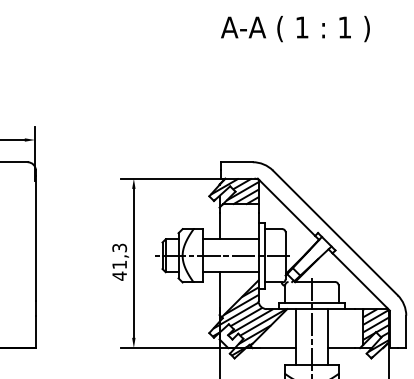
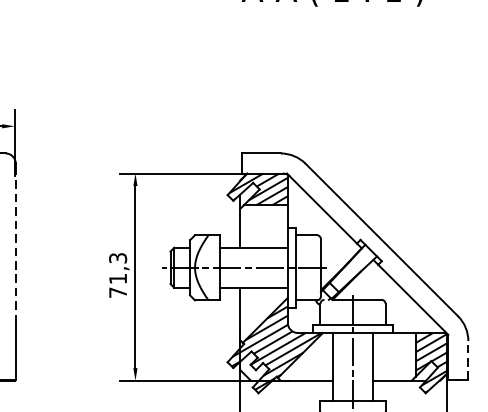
line: (35, 238) -> (15, 246), solid -> dashed
text: (119, 275) -> (117, 291), 41,3 -> 71,3
line: (406, 331) -> (468, 360), solid -> dashed

